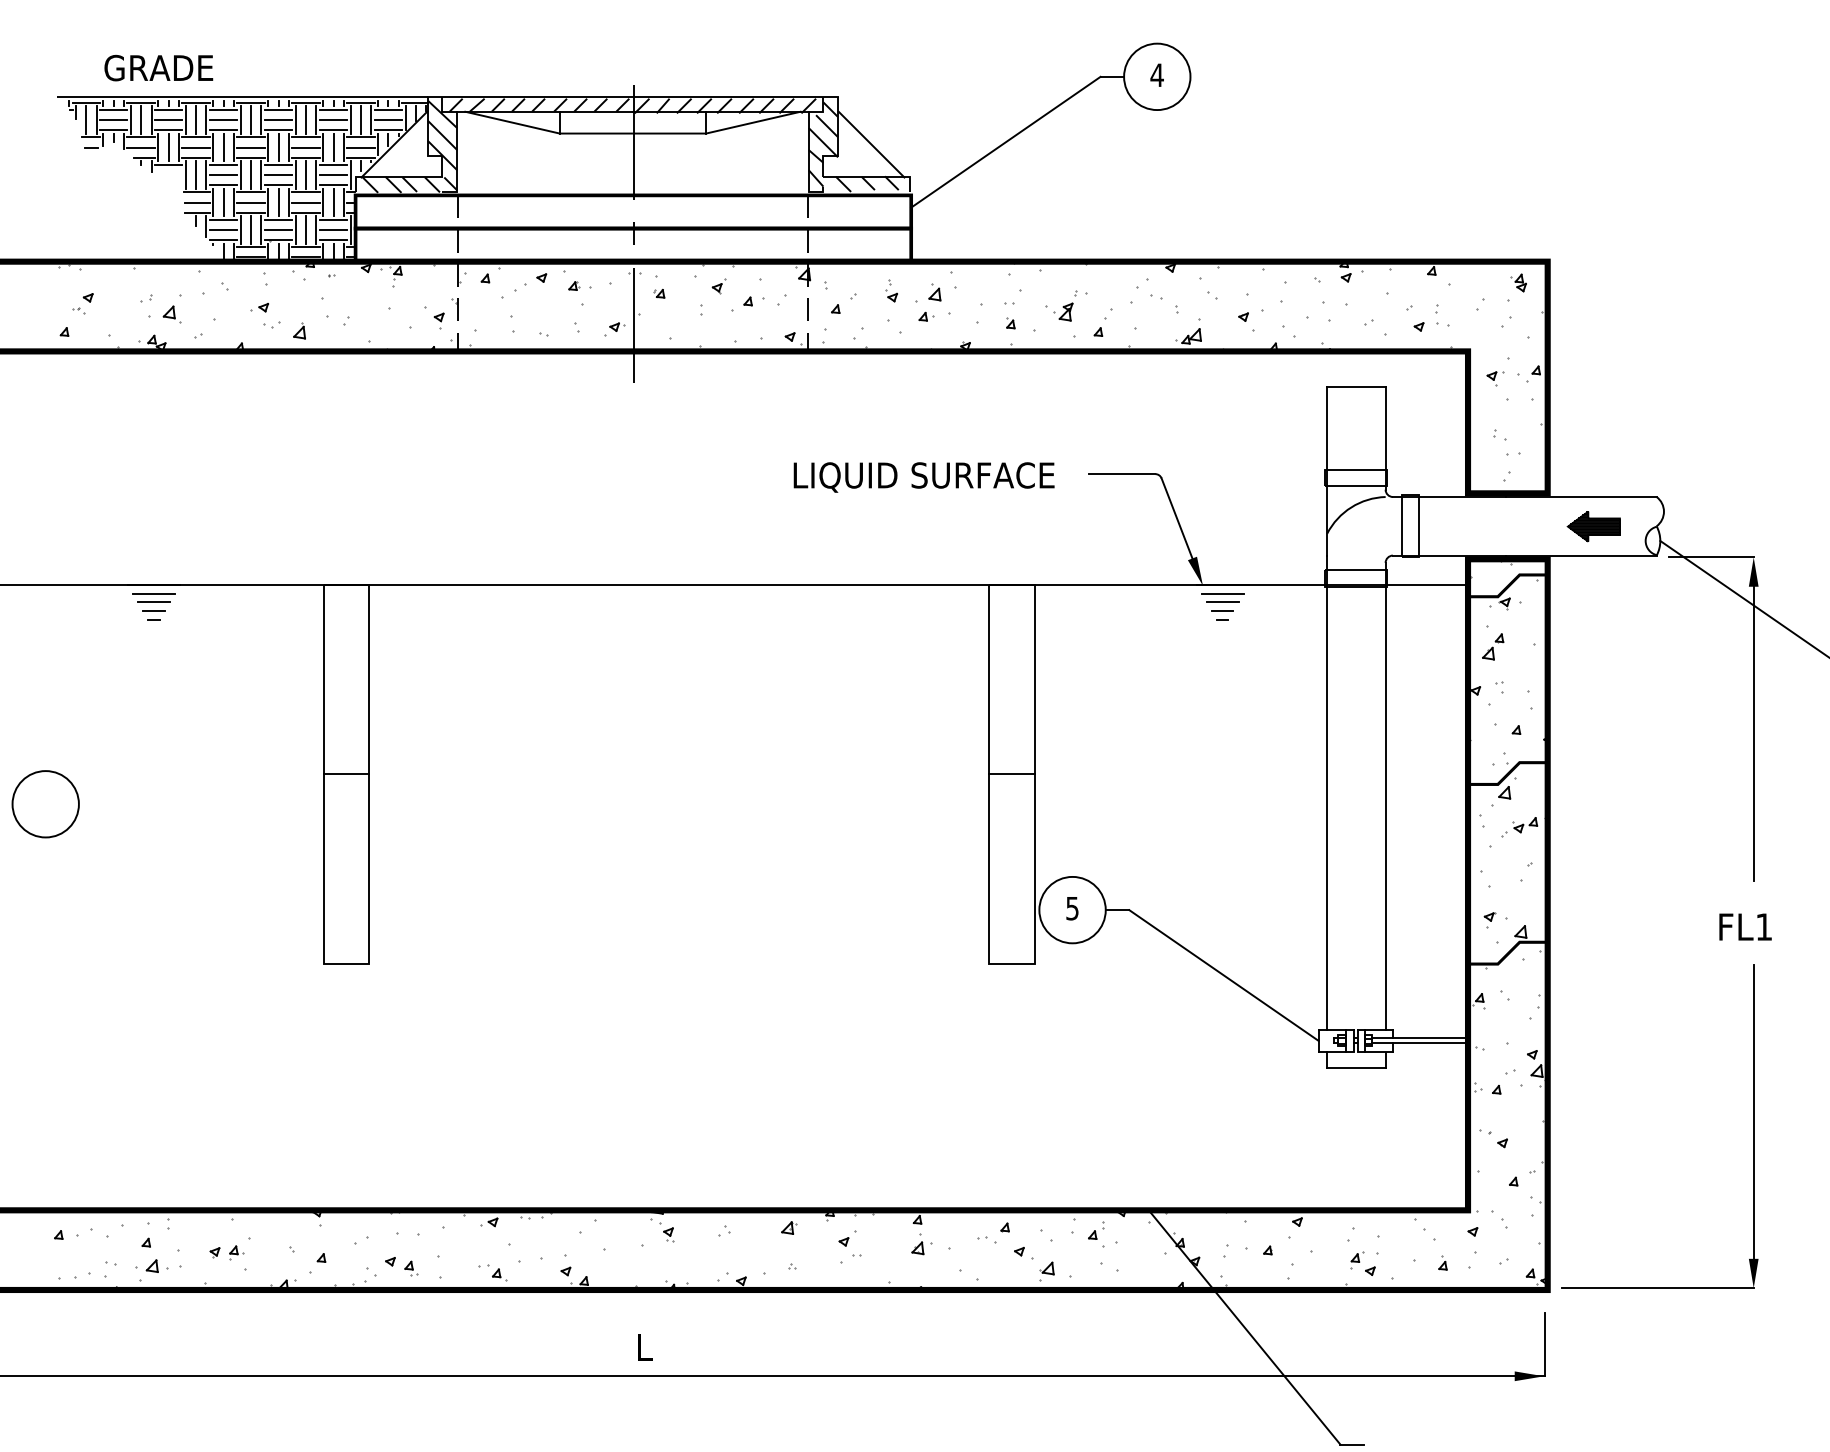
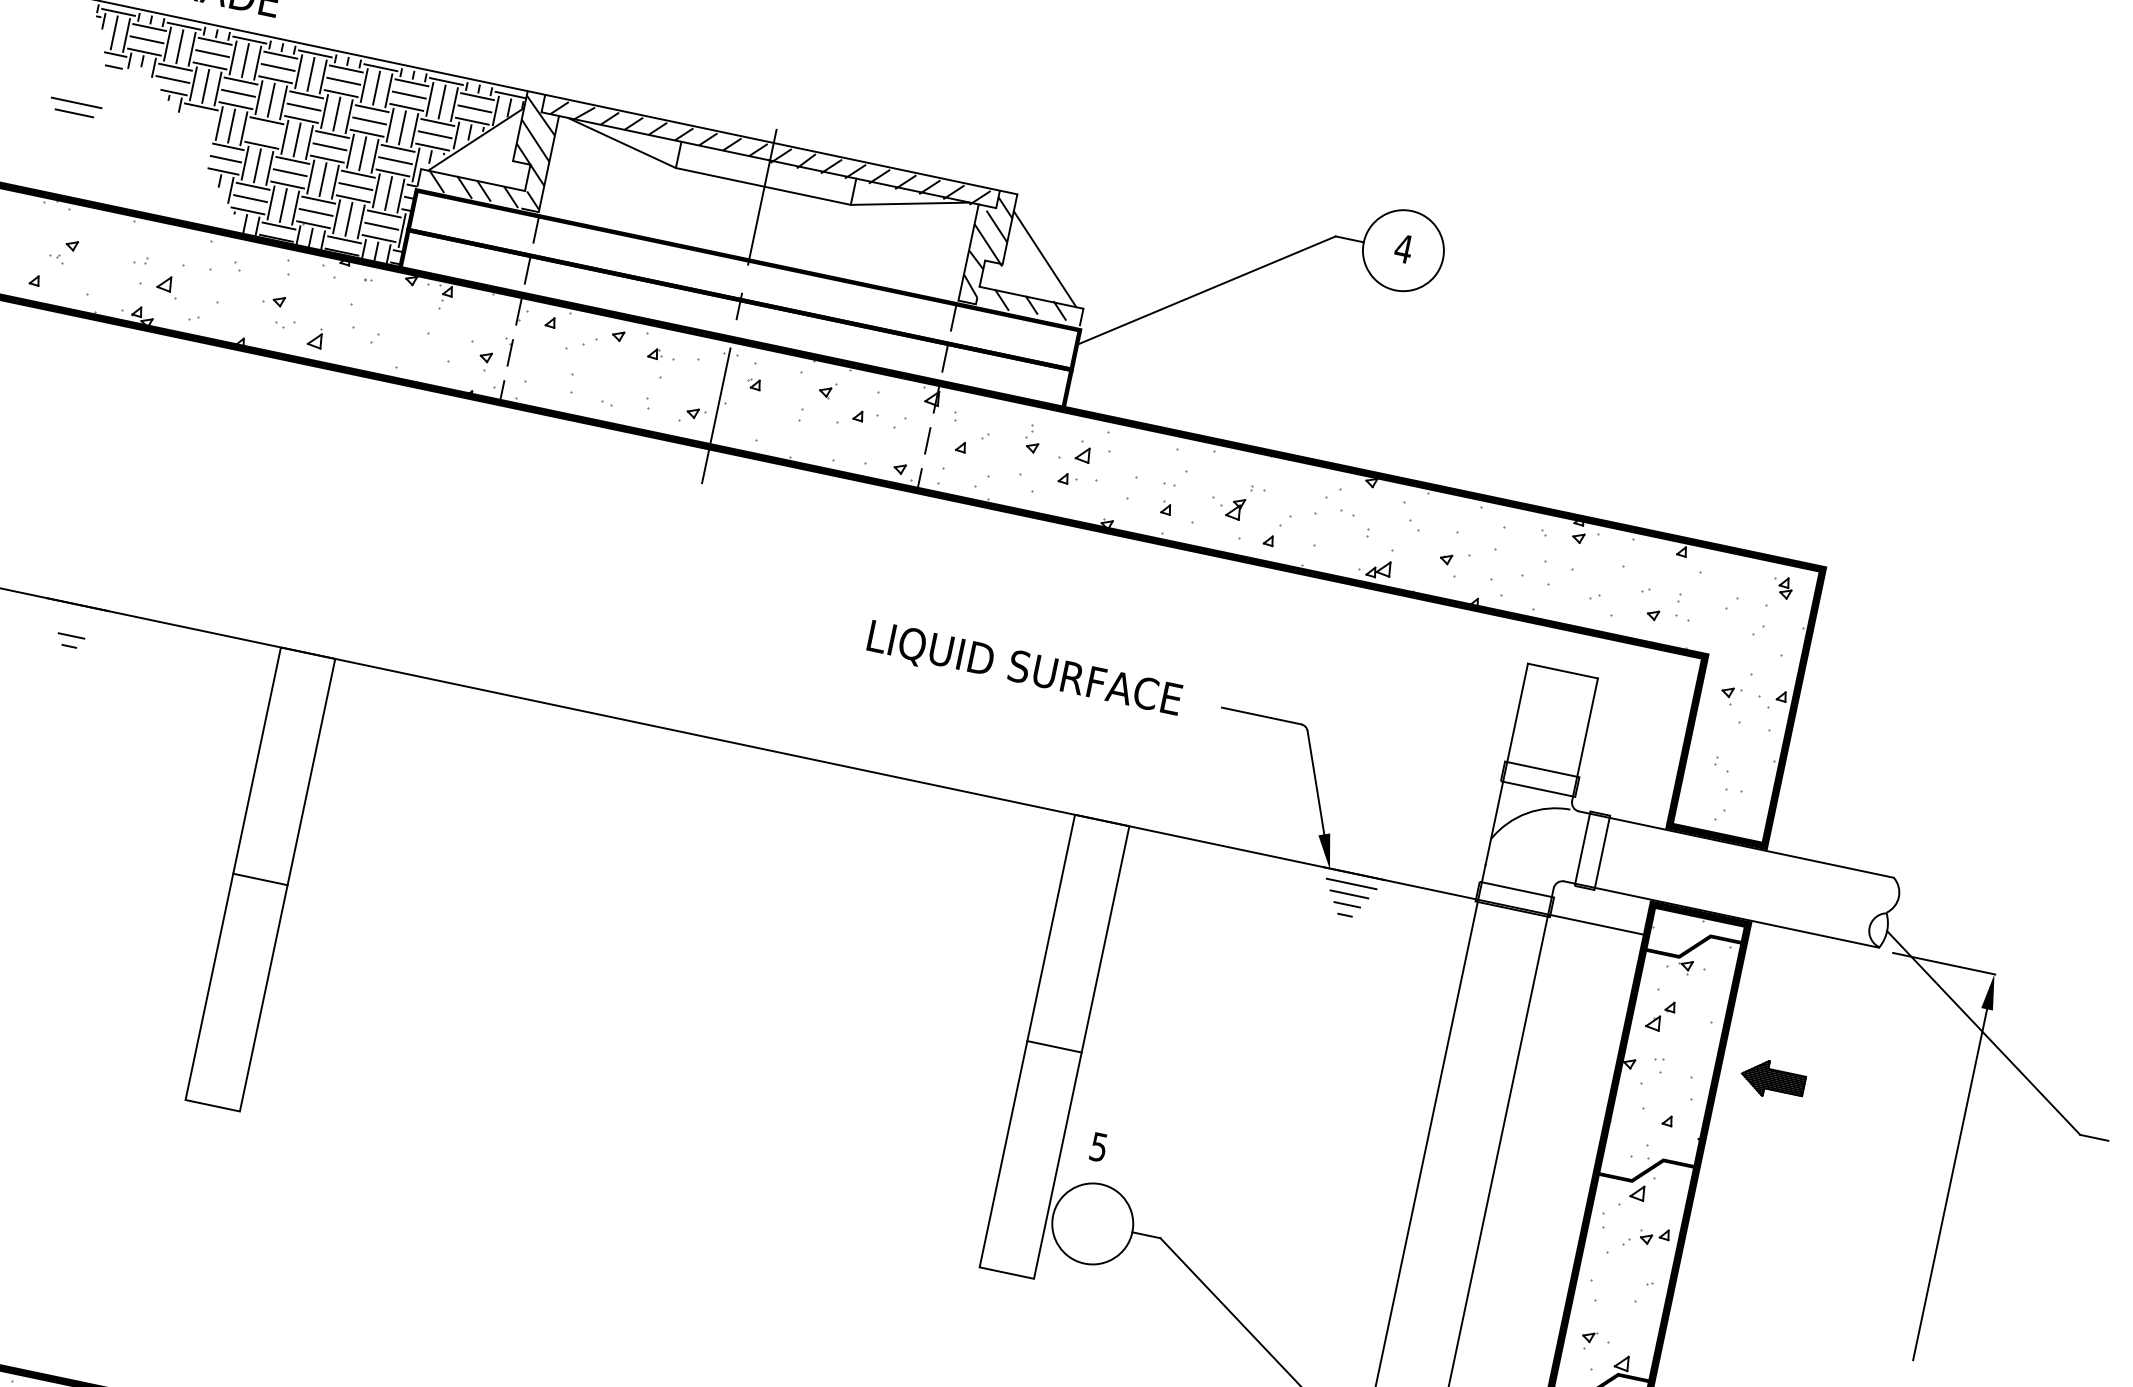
line: (223, 175) -> (264, 133), removed
part: (1593, 526) -> (1772, 1079), moved
part: (153, 597) -> (75, 107), moved
text: (1072, 908) -> (1098, 1147), moved

